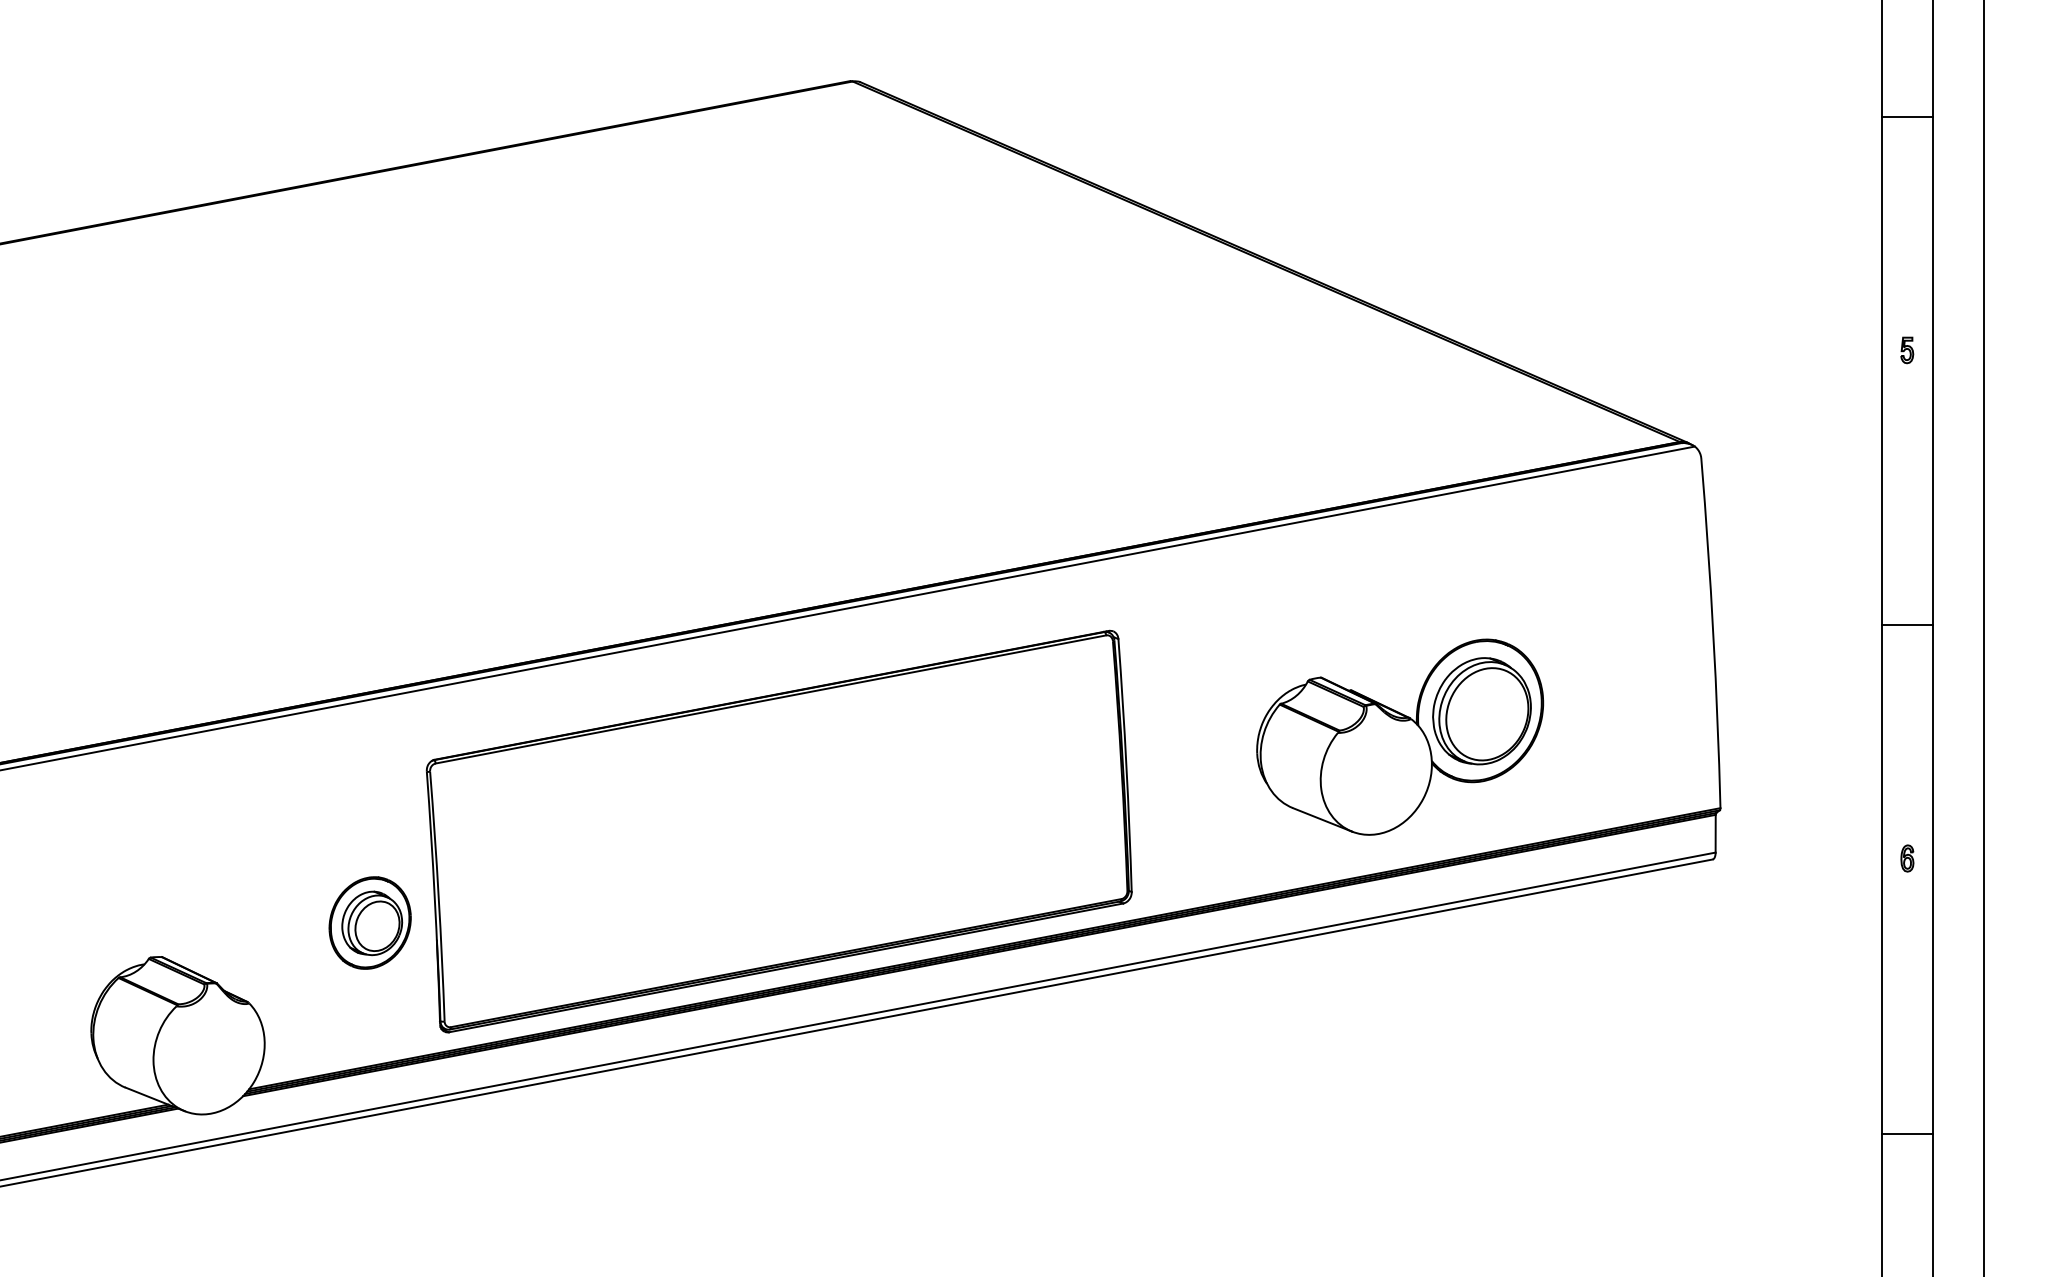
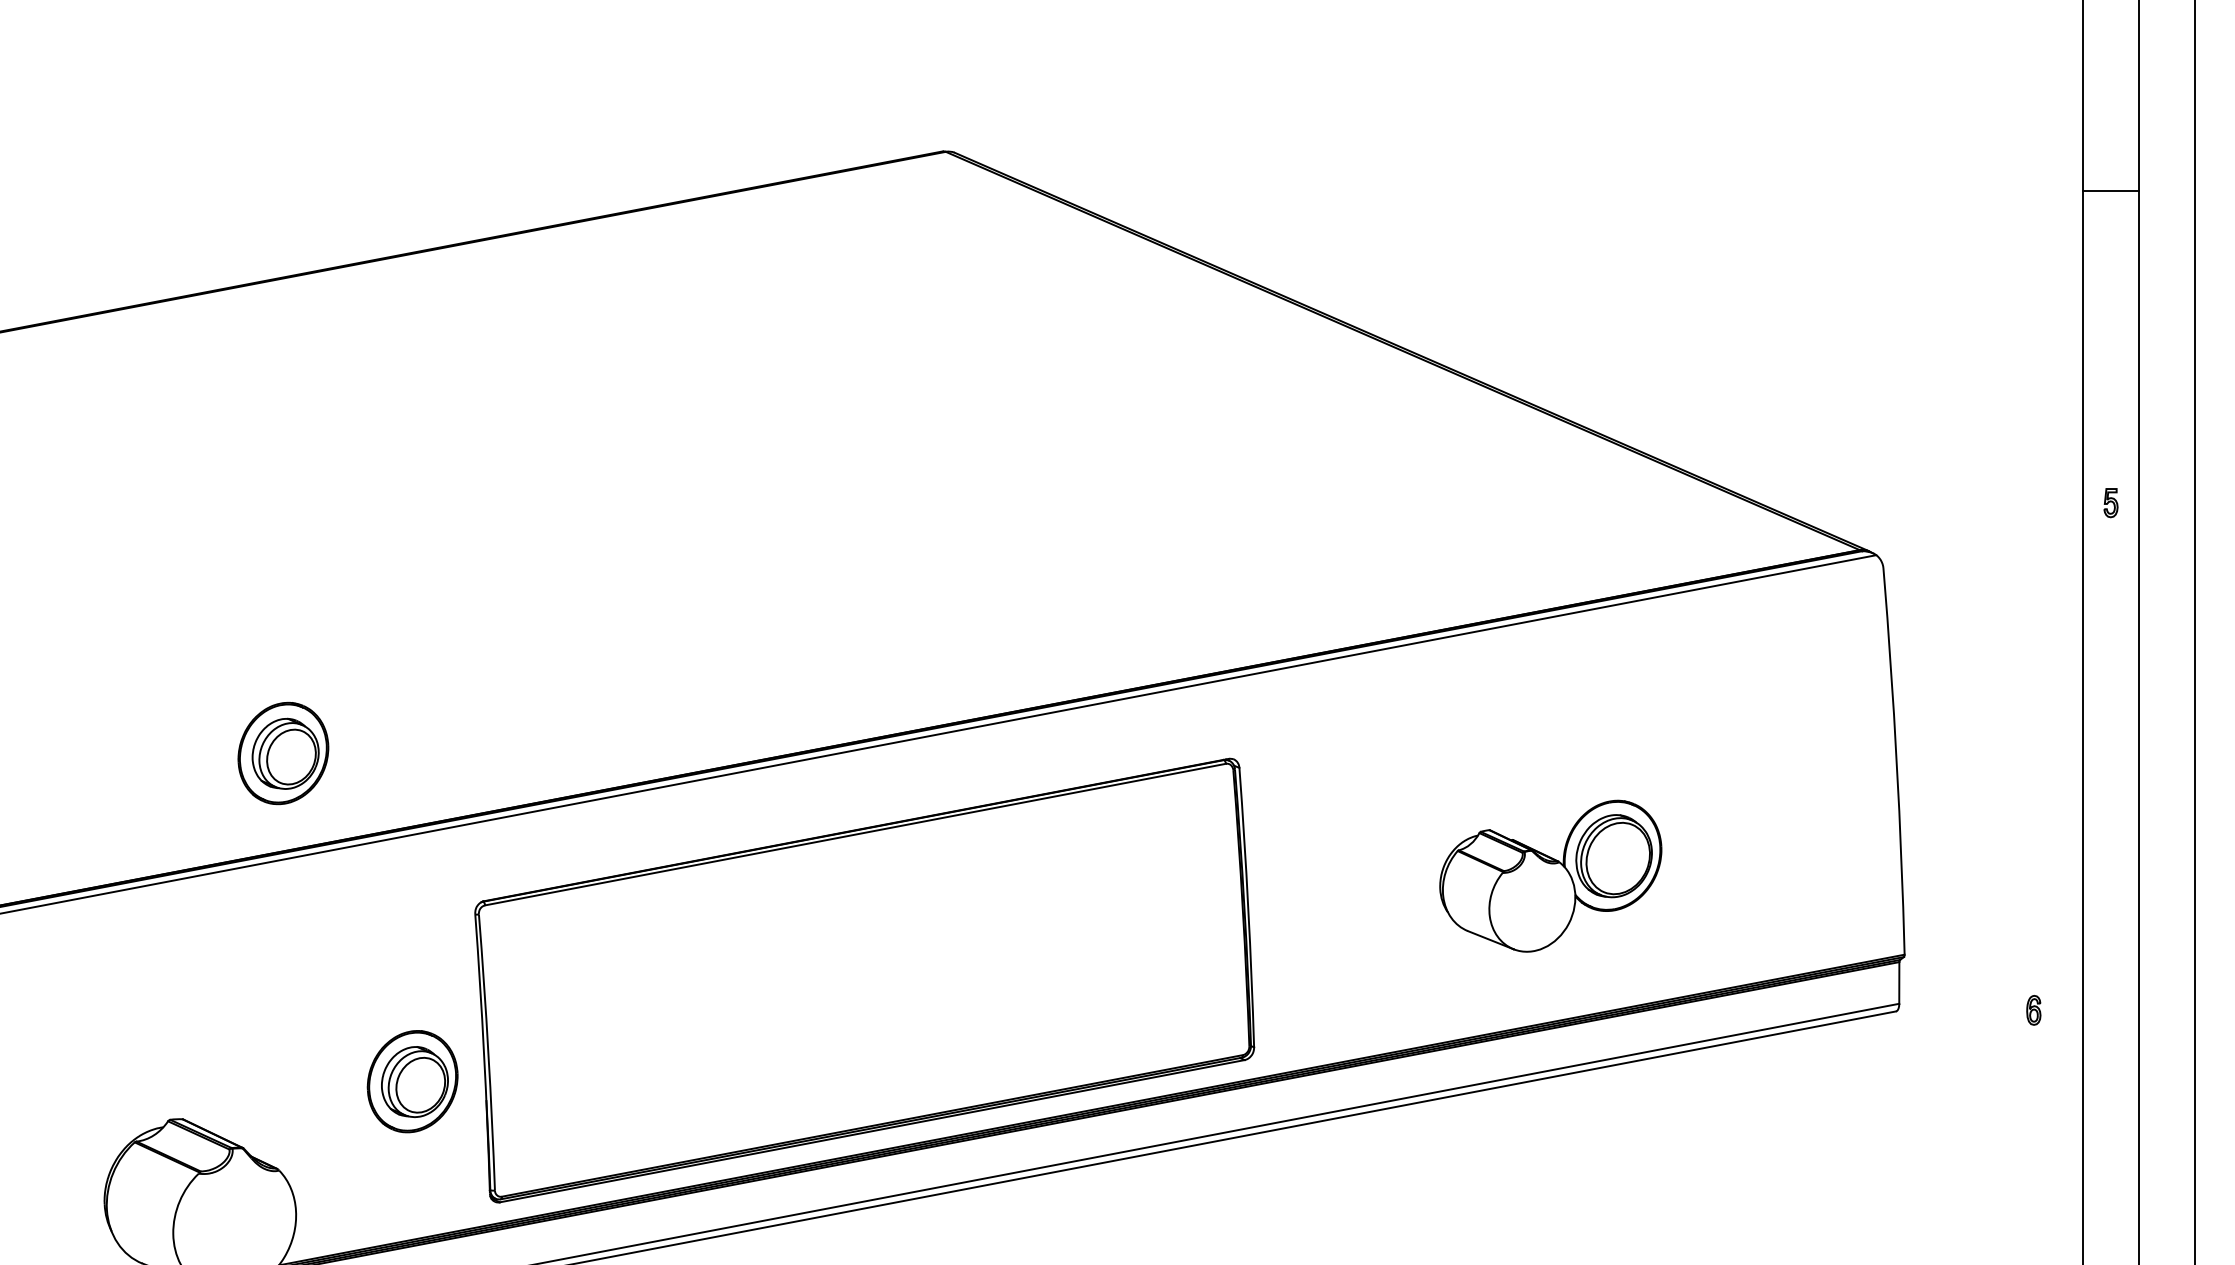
part: (1907, 350) -> (2111, 503), moved
part: (252, 625) -> (282, 752), added
line: (1906, 625) -> (2110, 752), removed
part: (1400, 736) -> (1551, 875), size x0.7
part: (1907, 858) -> (2033, 1010), moved

